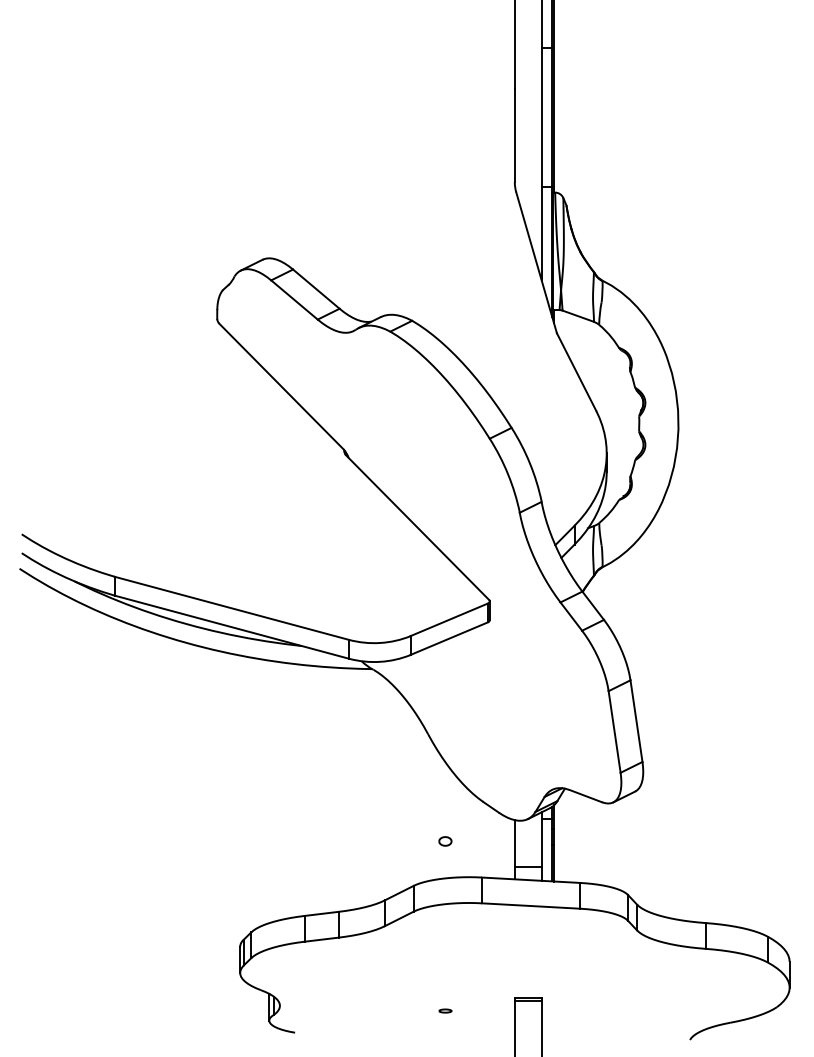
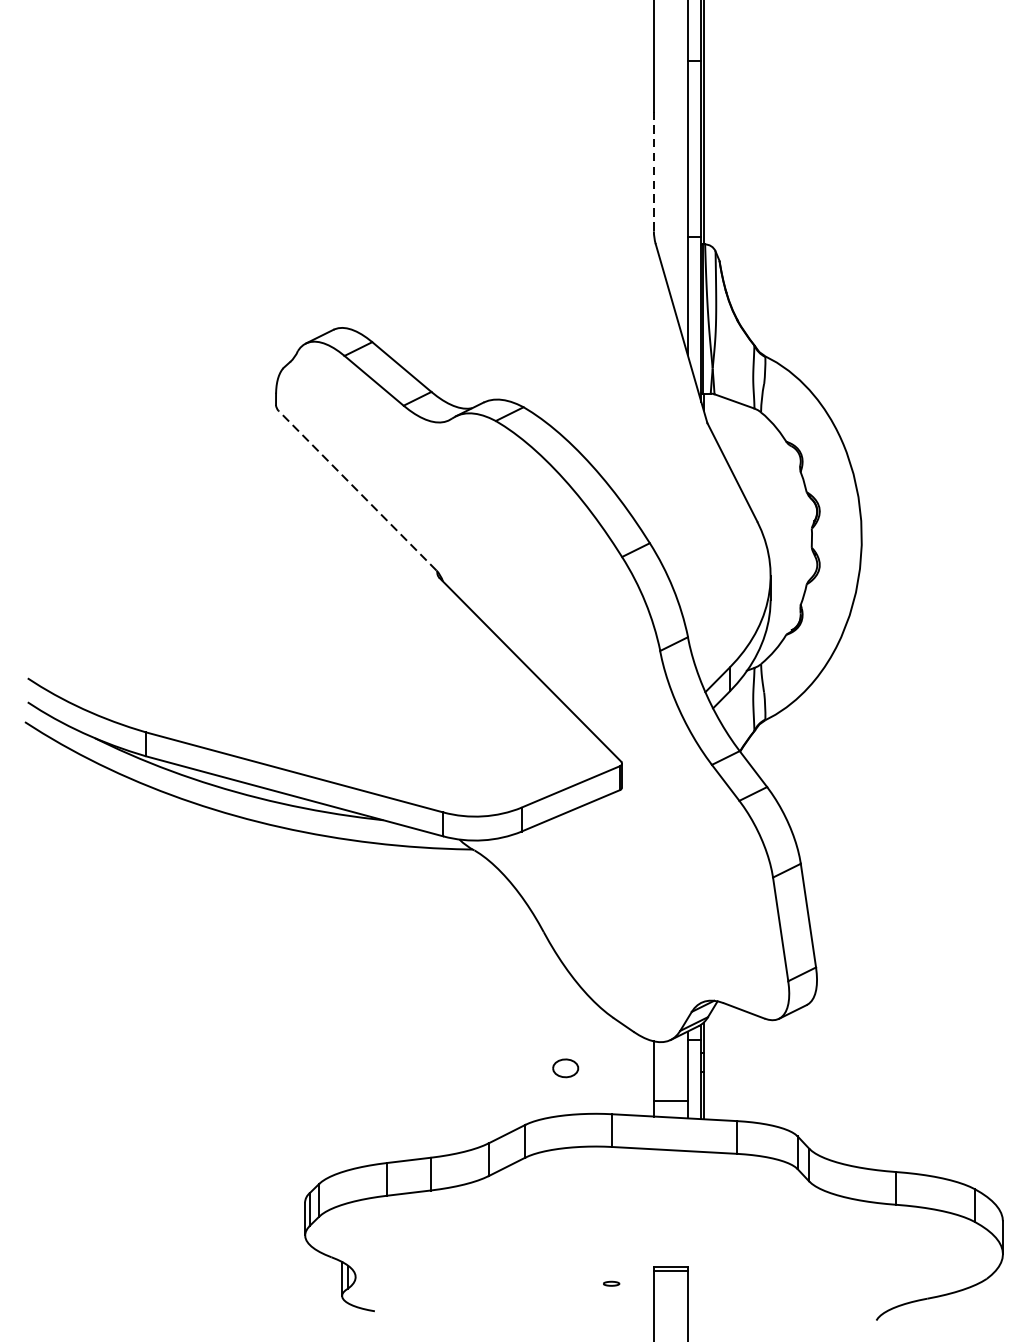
line: (514, 135) -> (653, 171), solid -> dashed
line: (281, 386) -> (357, 490), solid -> dashed
part: (445, 841) -> (565, 1068), size x1.6
part: (445, 1010) -> (611, 1283), moved

